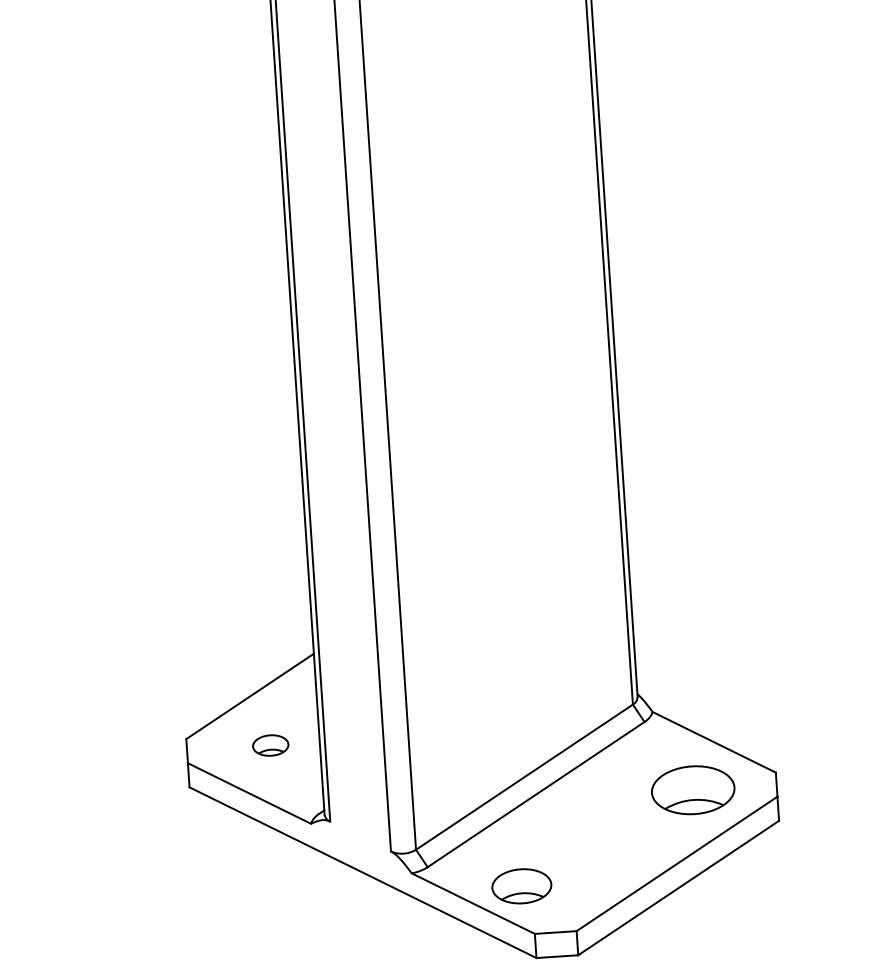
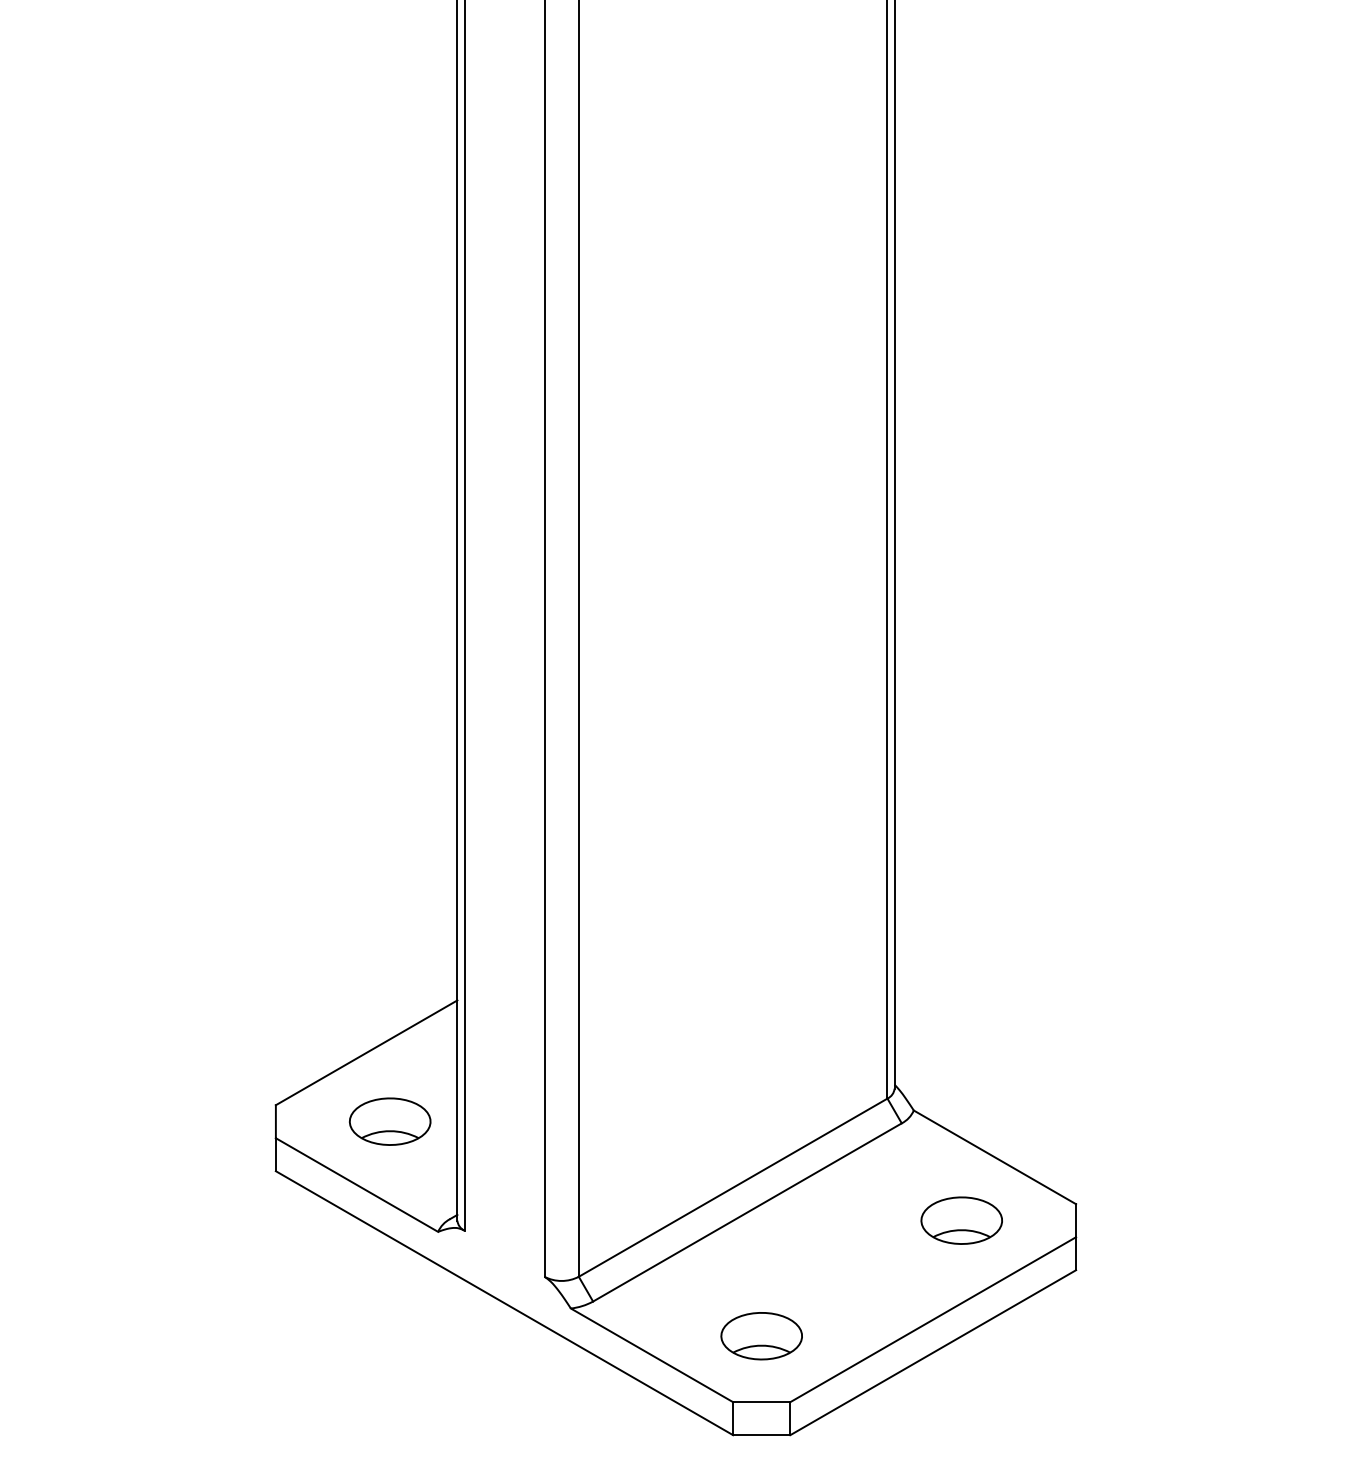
part: (270, 745) -> (390, 1121), size x1.67
part: (692, 790) -> (961, 1220), size x0.71
part: (521, 886) -> (761, 1336), moved

